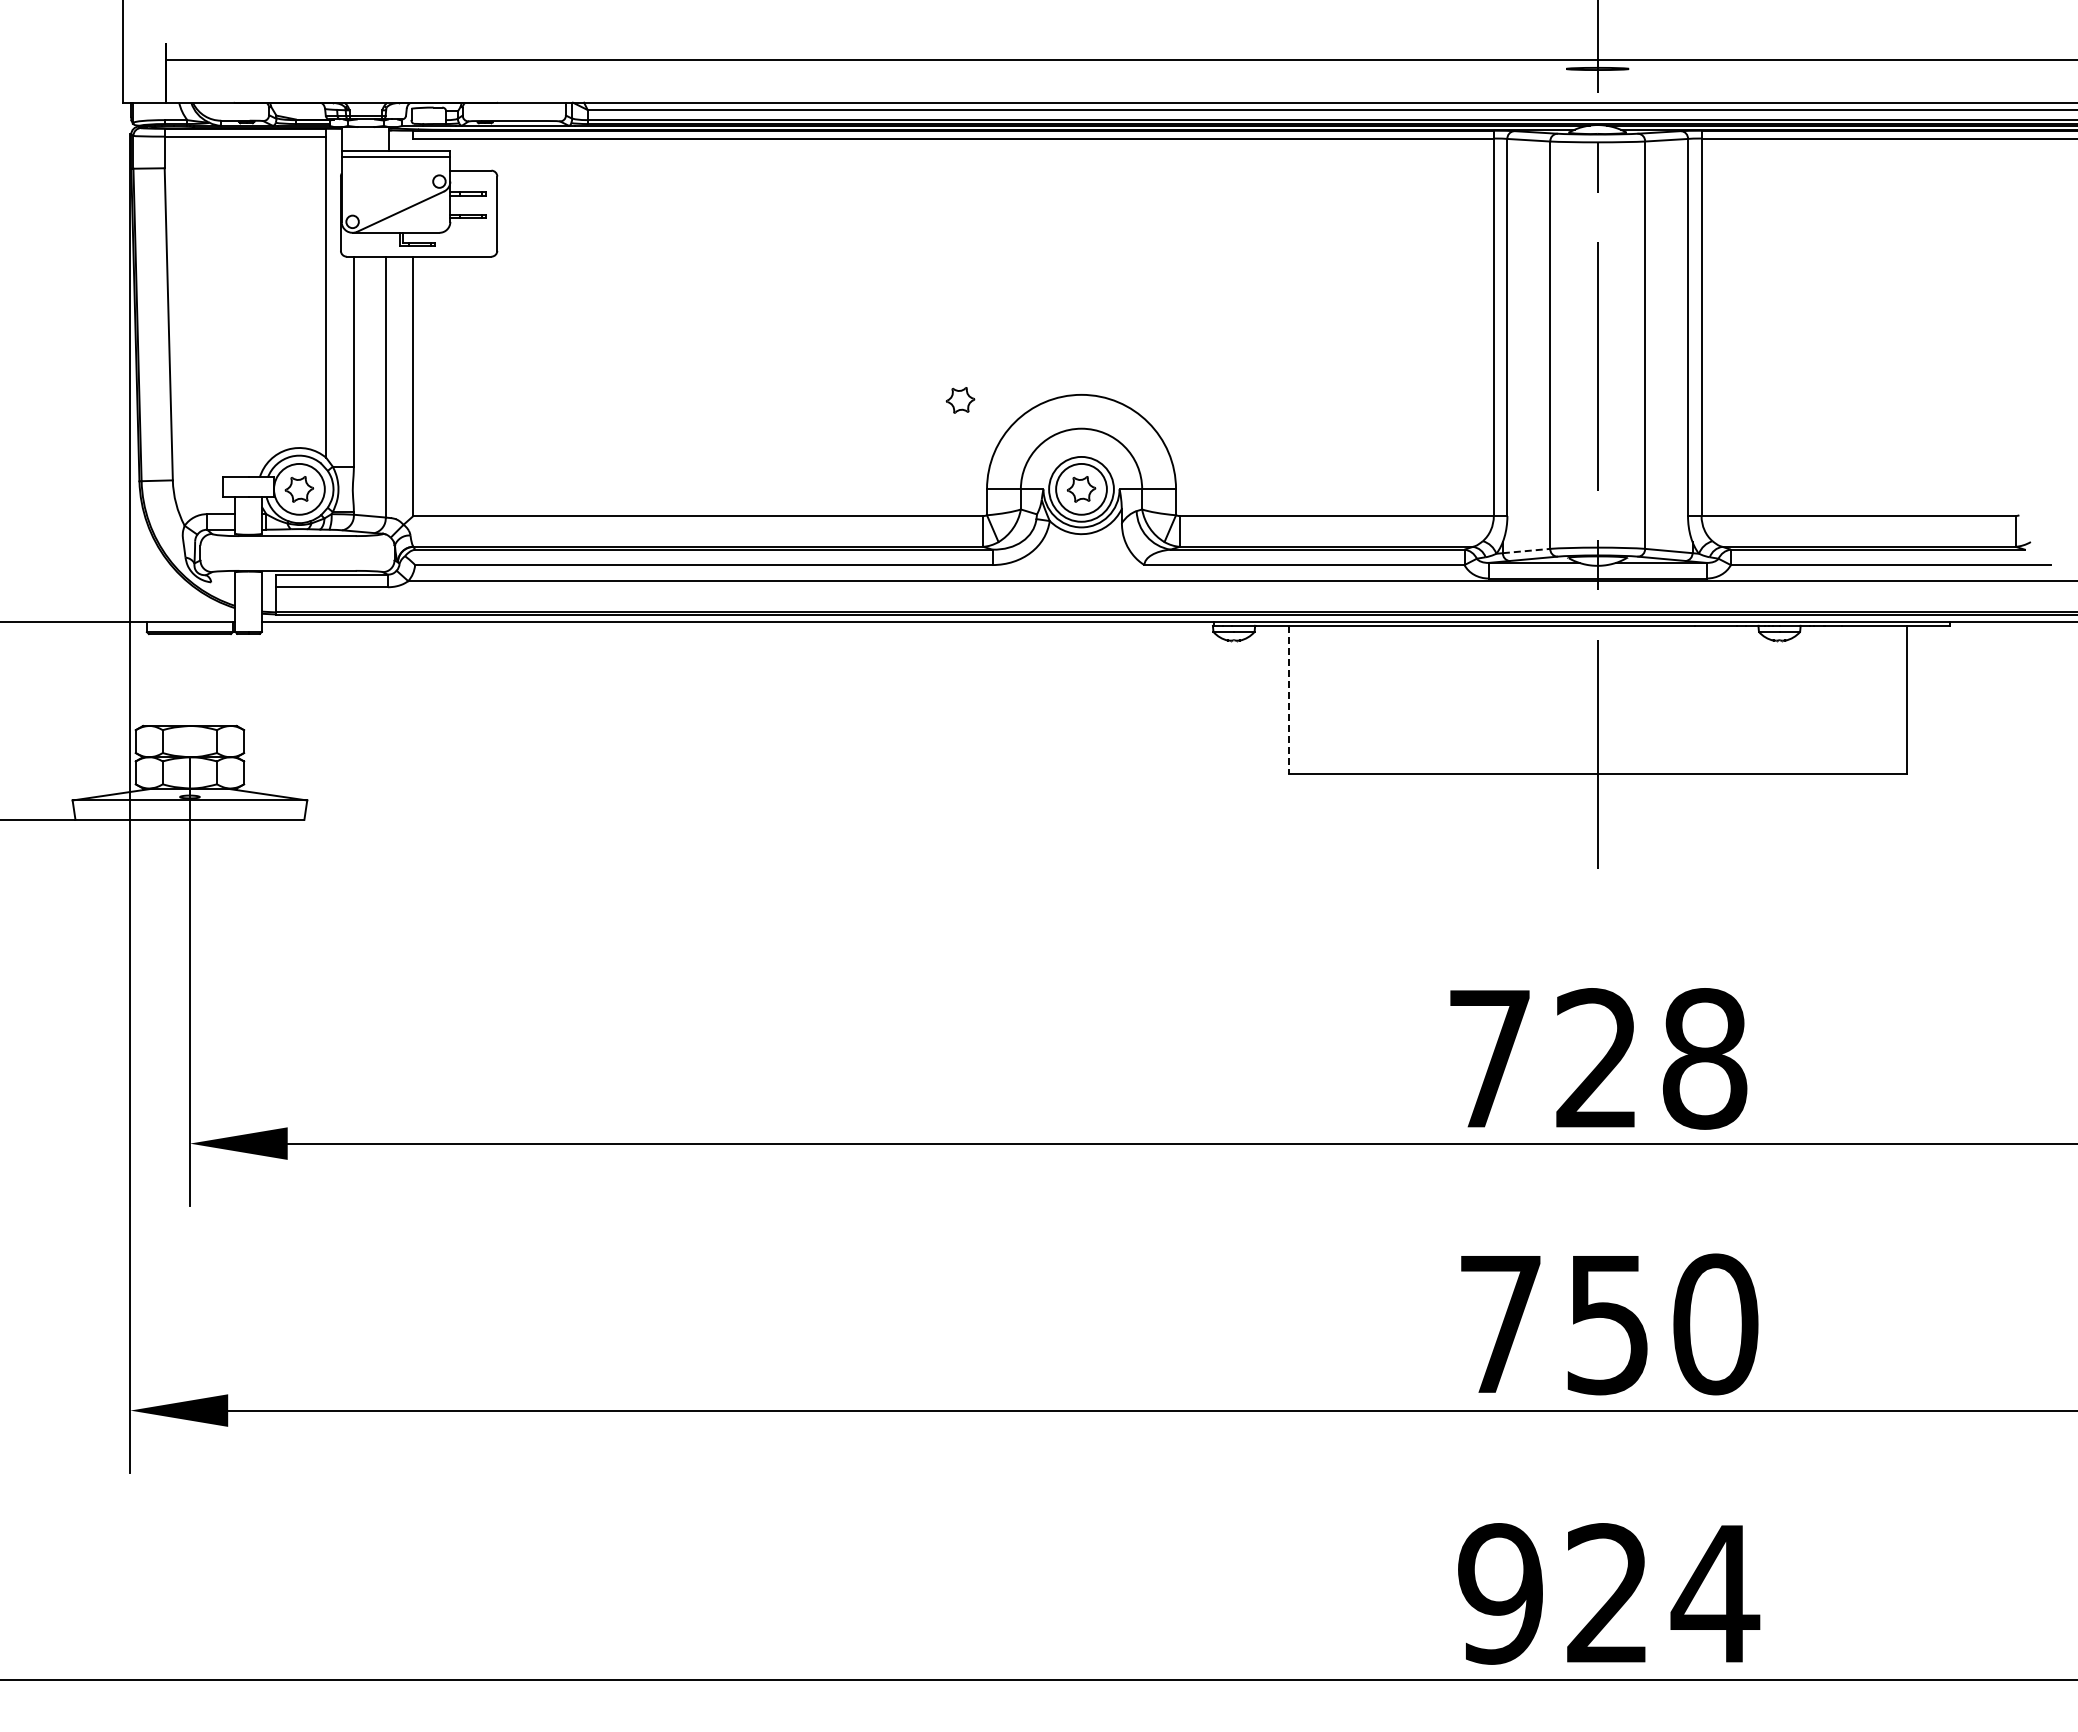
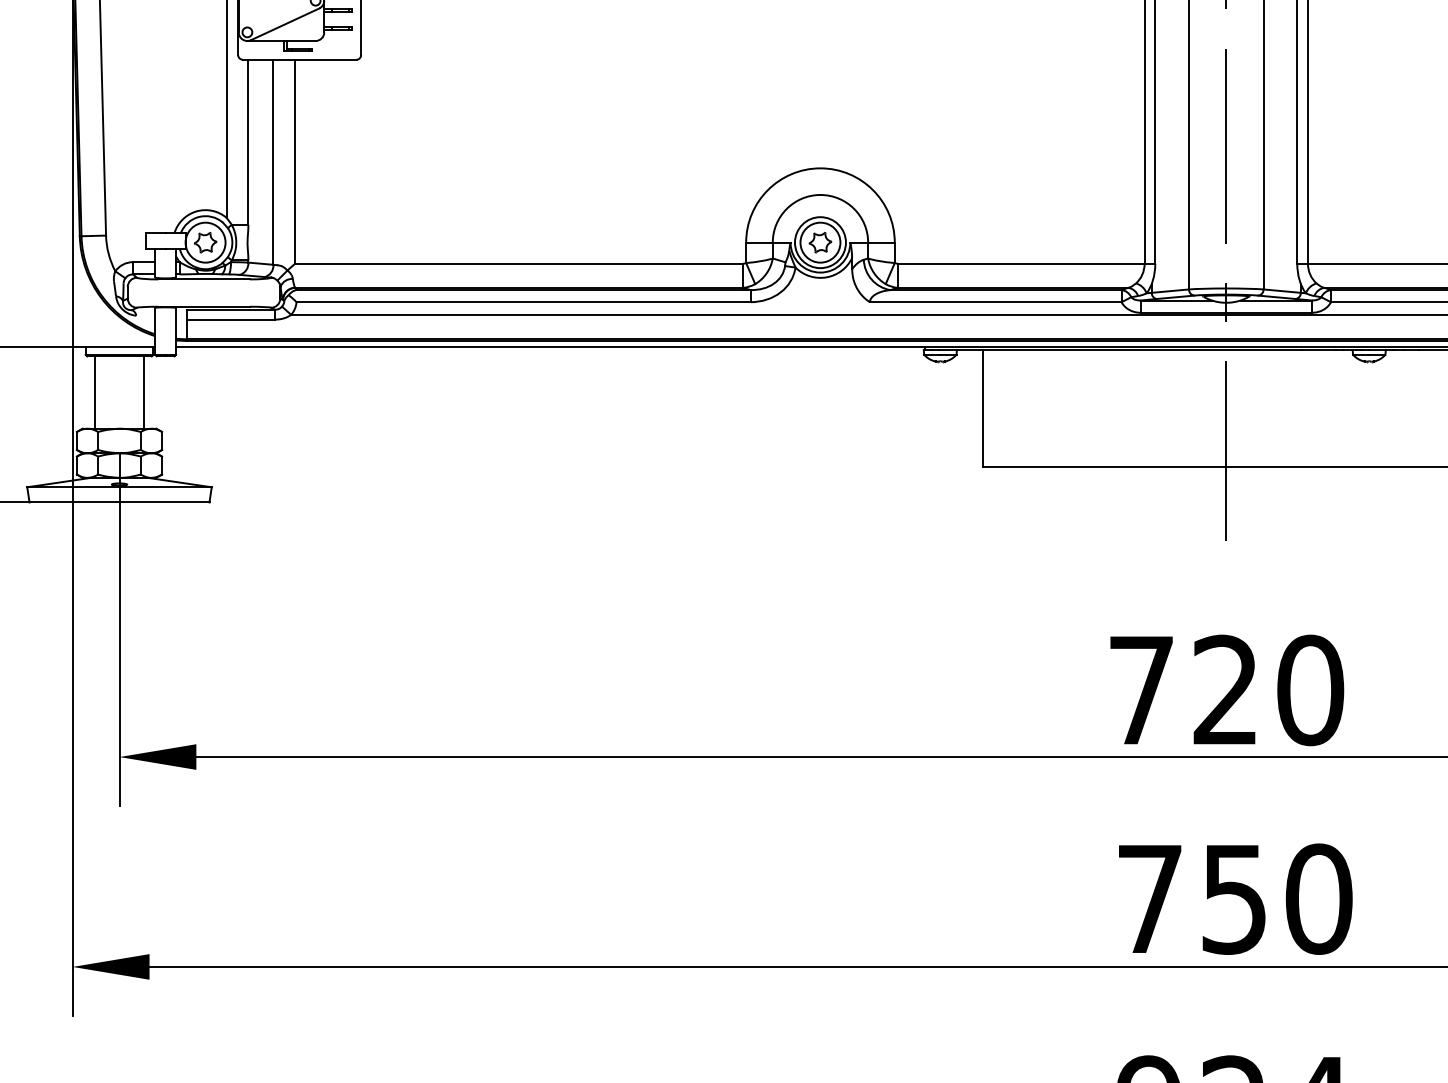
part: (960, 400) -> (725, 172), removed
line: (1526, 551) -> (1170, 291), dashed -> solid
line: (158, 679) -> (94, 392), added
line: (221, 679) -> (144, 392), added
line: (1288, 700) -> (983, 408), dashed -> solid
text: (1704, 1058) -> (1310, 690), 728 -> 720

